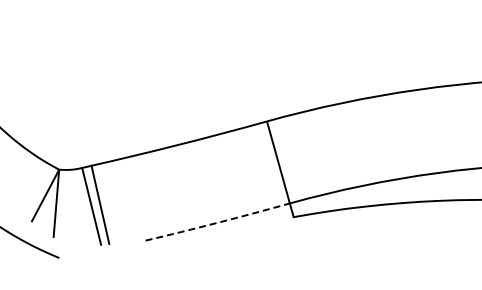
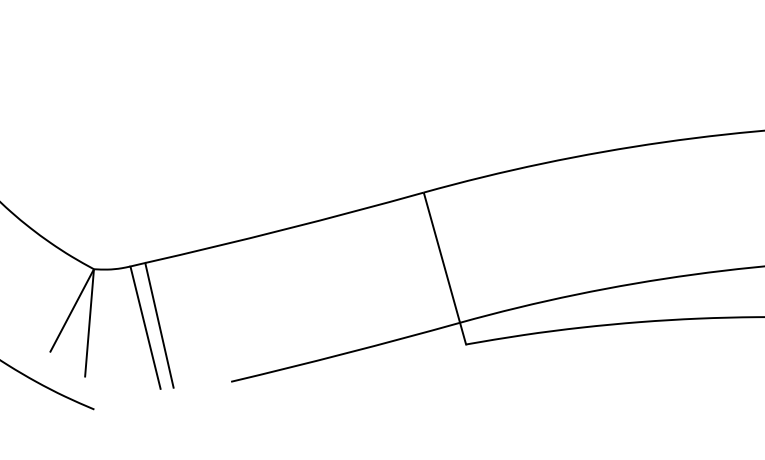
arc: (217, 222) -> (345, 353), dashed -> solid

